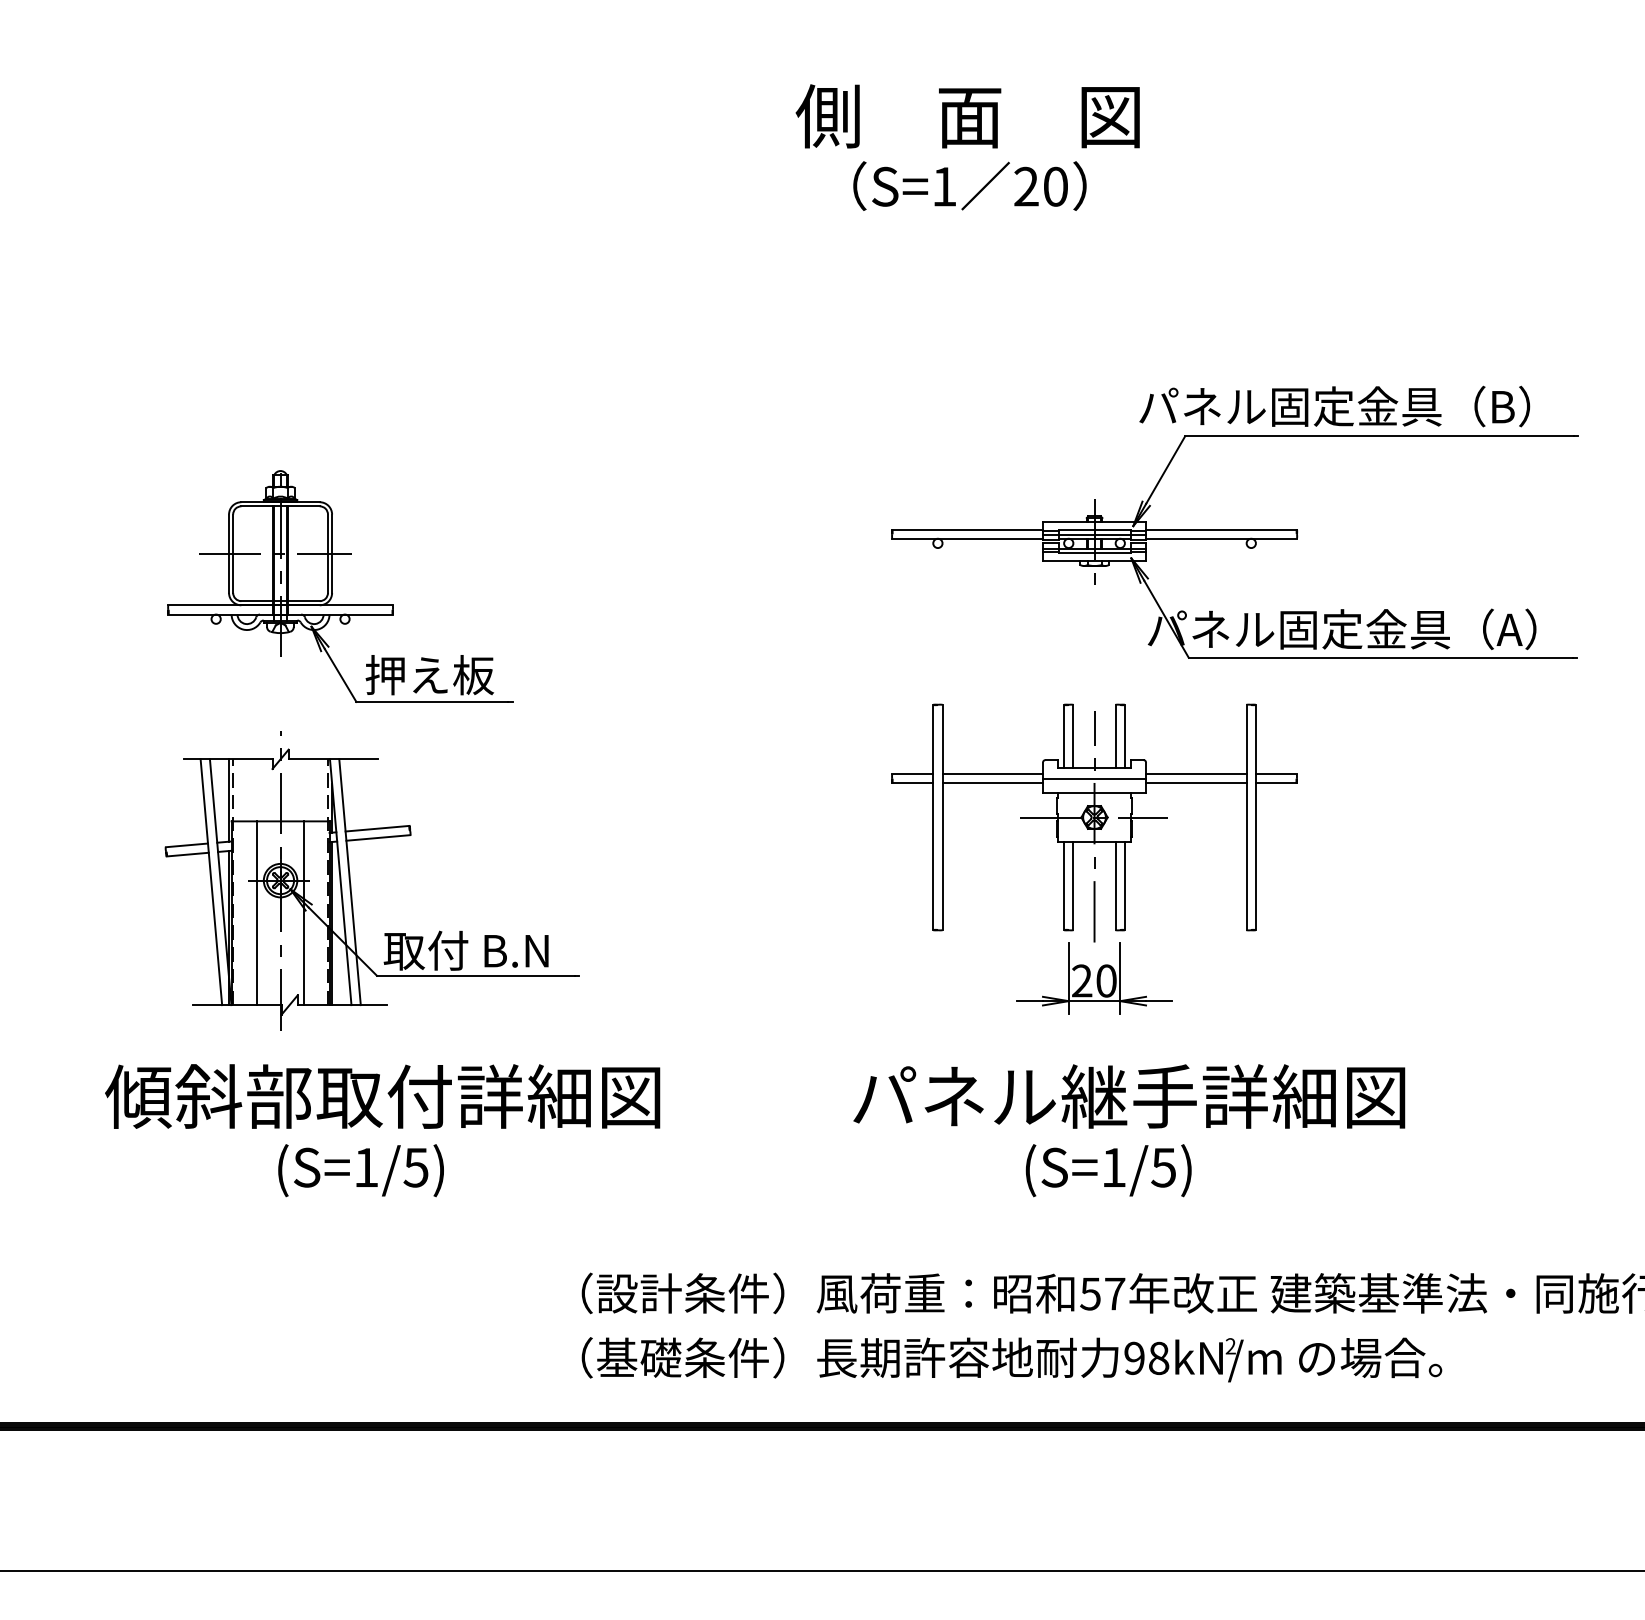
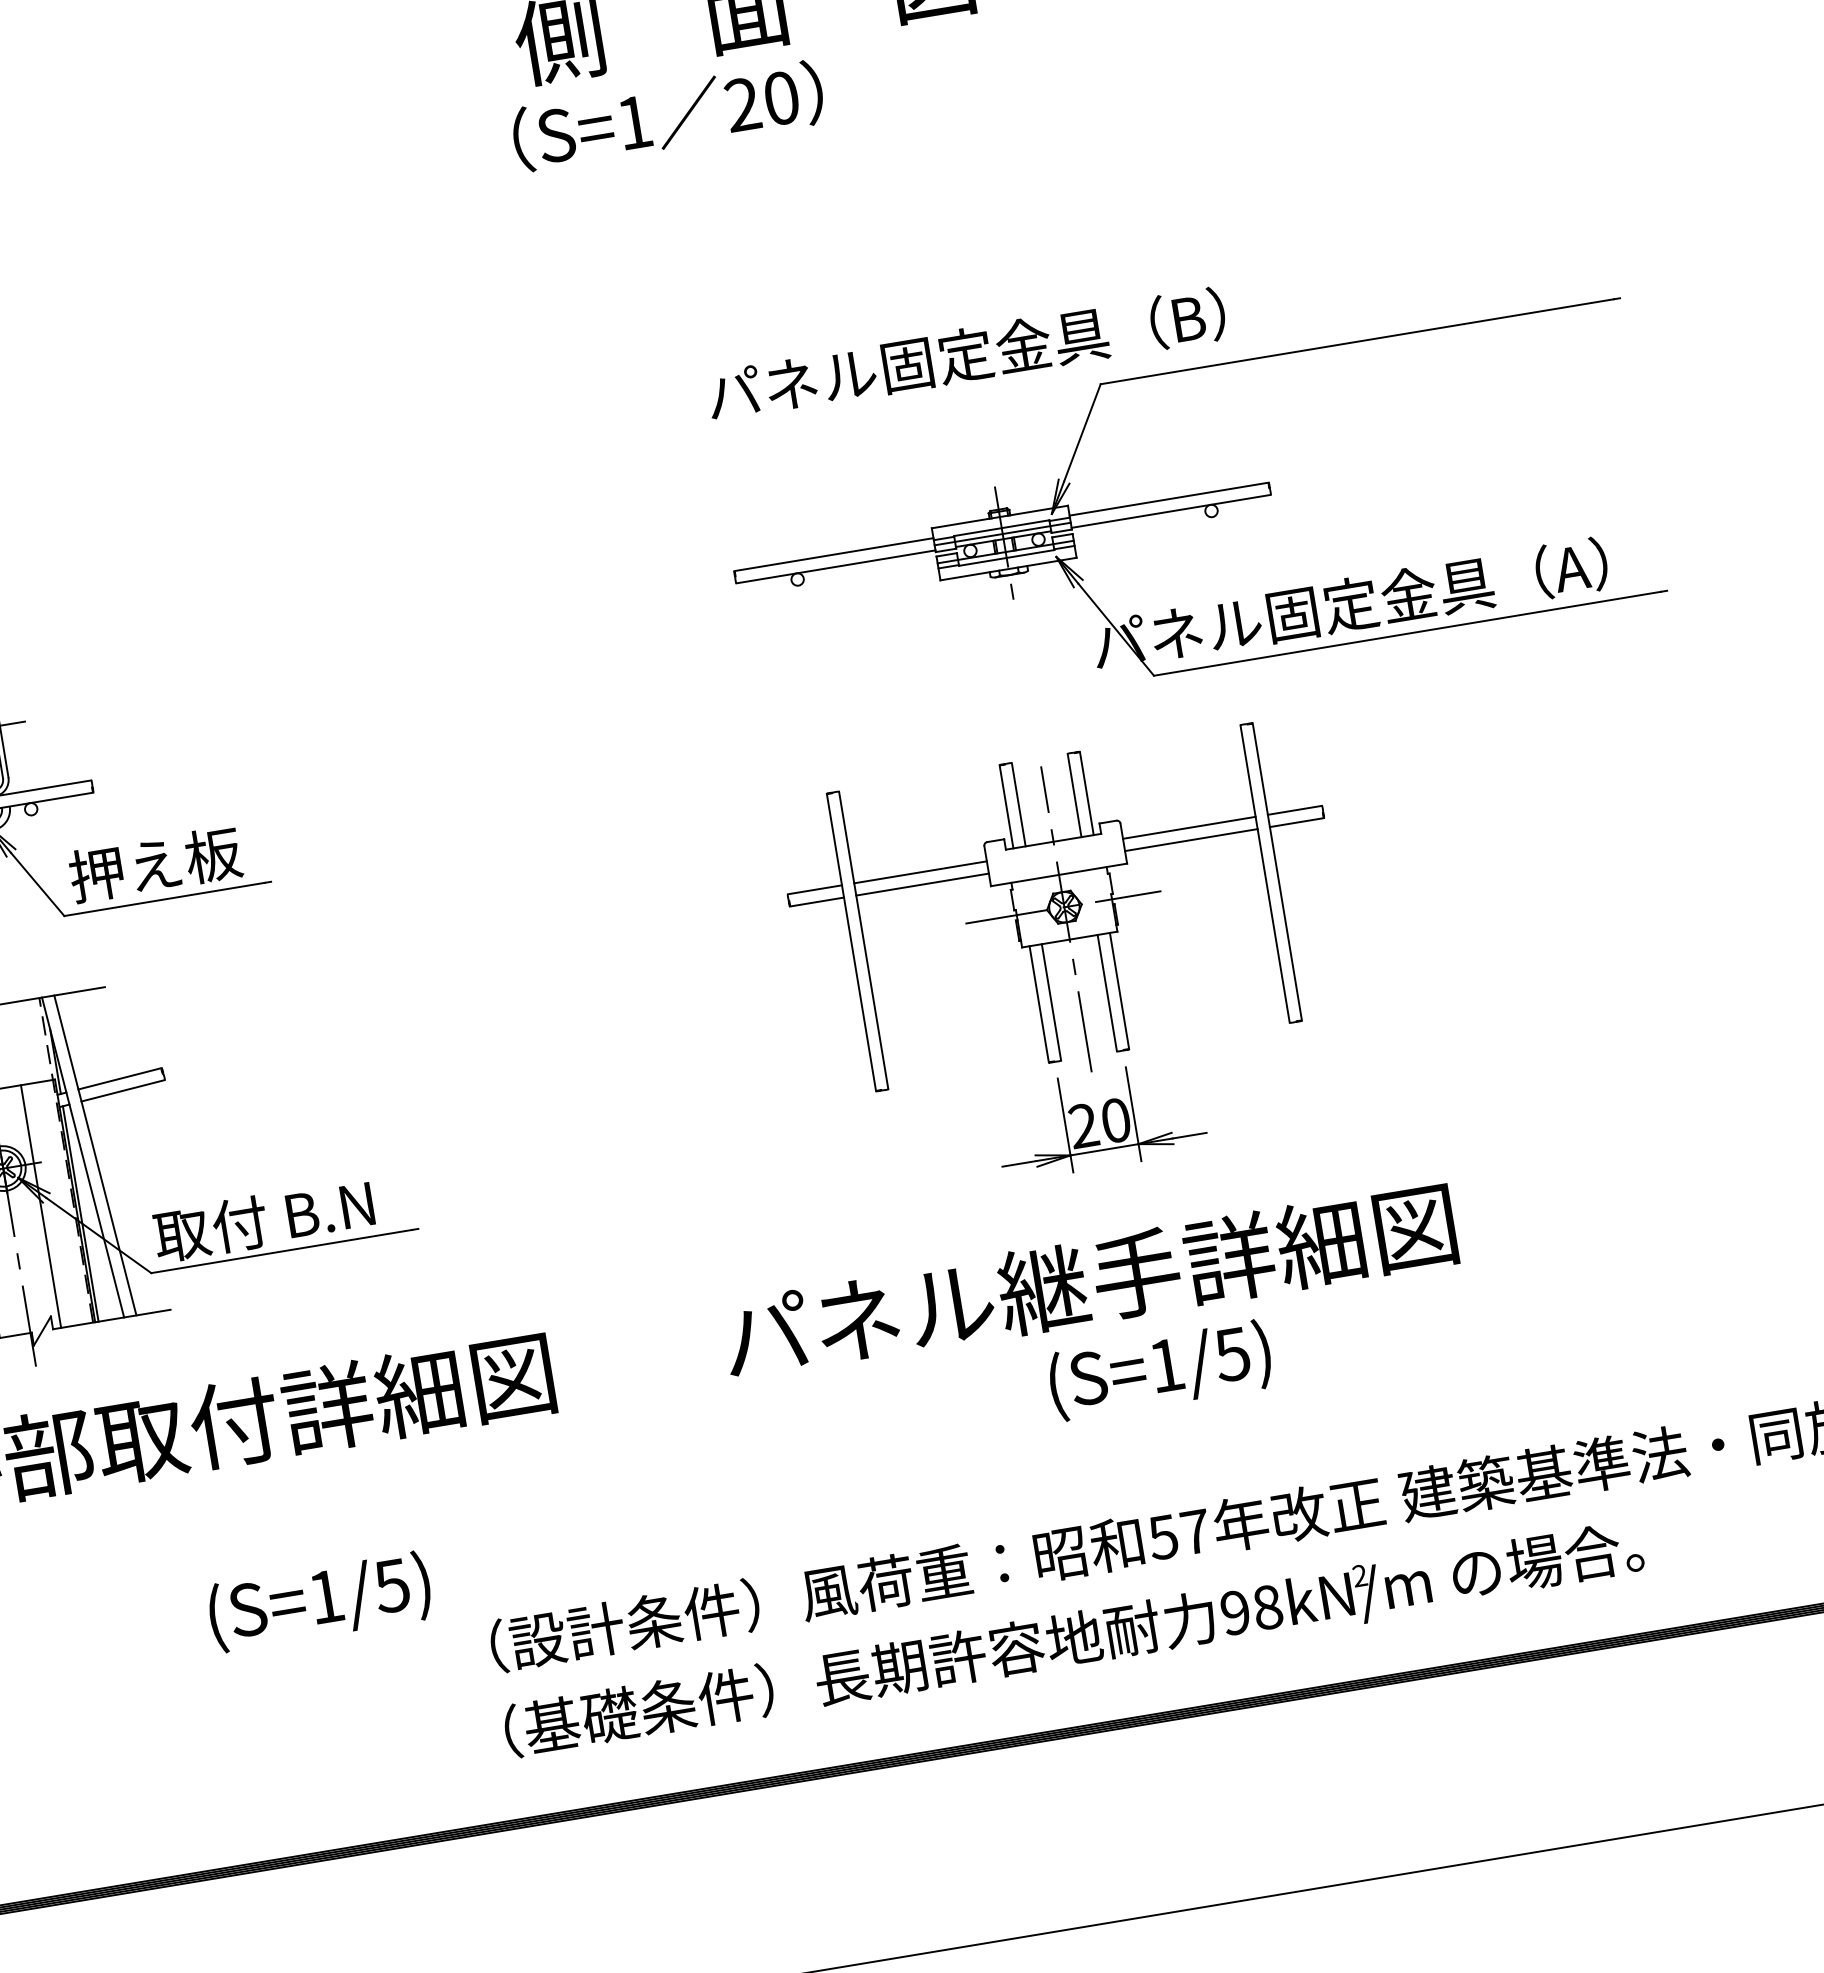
text: (969, 185) -> (667, 115), moved
text: (1334, 406) -> (966, 354), moved
line: (1094, 778) -> (1055, 855), removed
text: (1129, 1096) -> (1089, 1281), moved
text: (360, 1170) -> (319, 1601), moved

